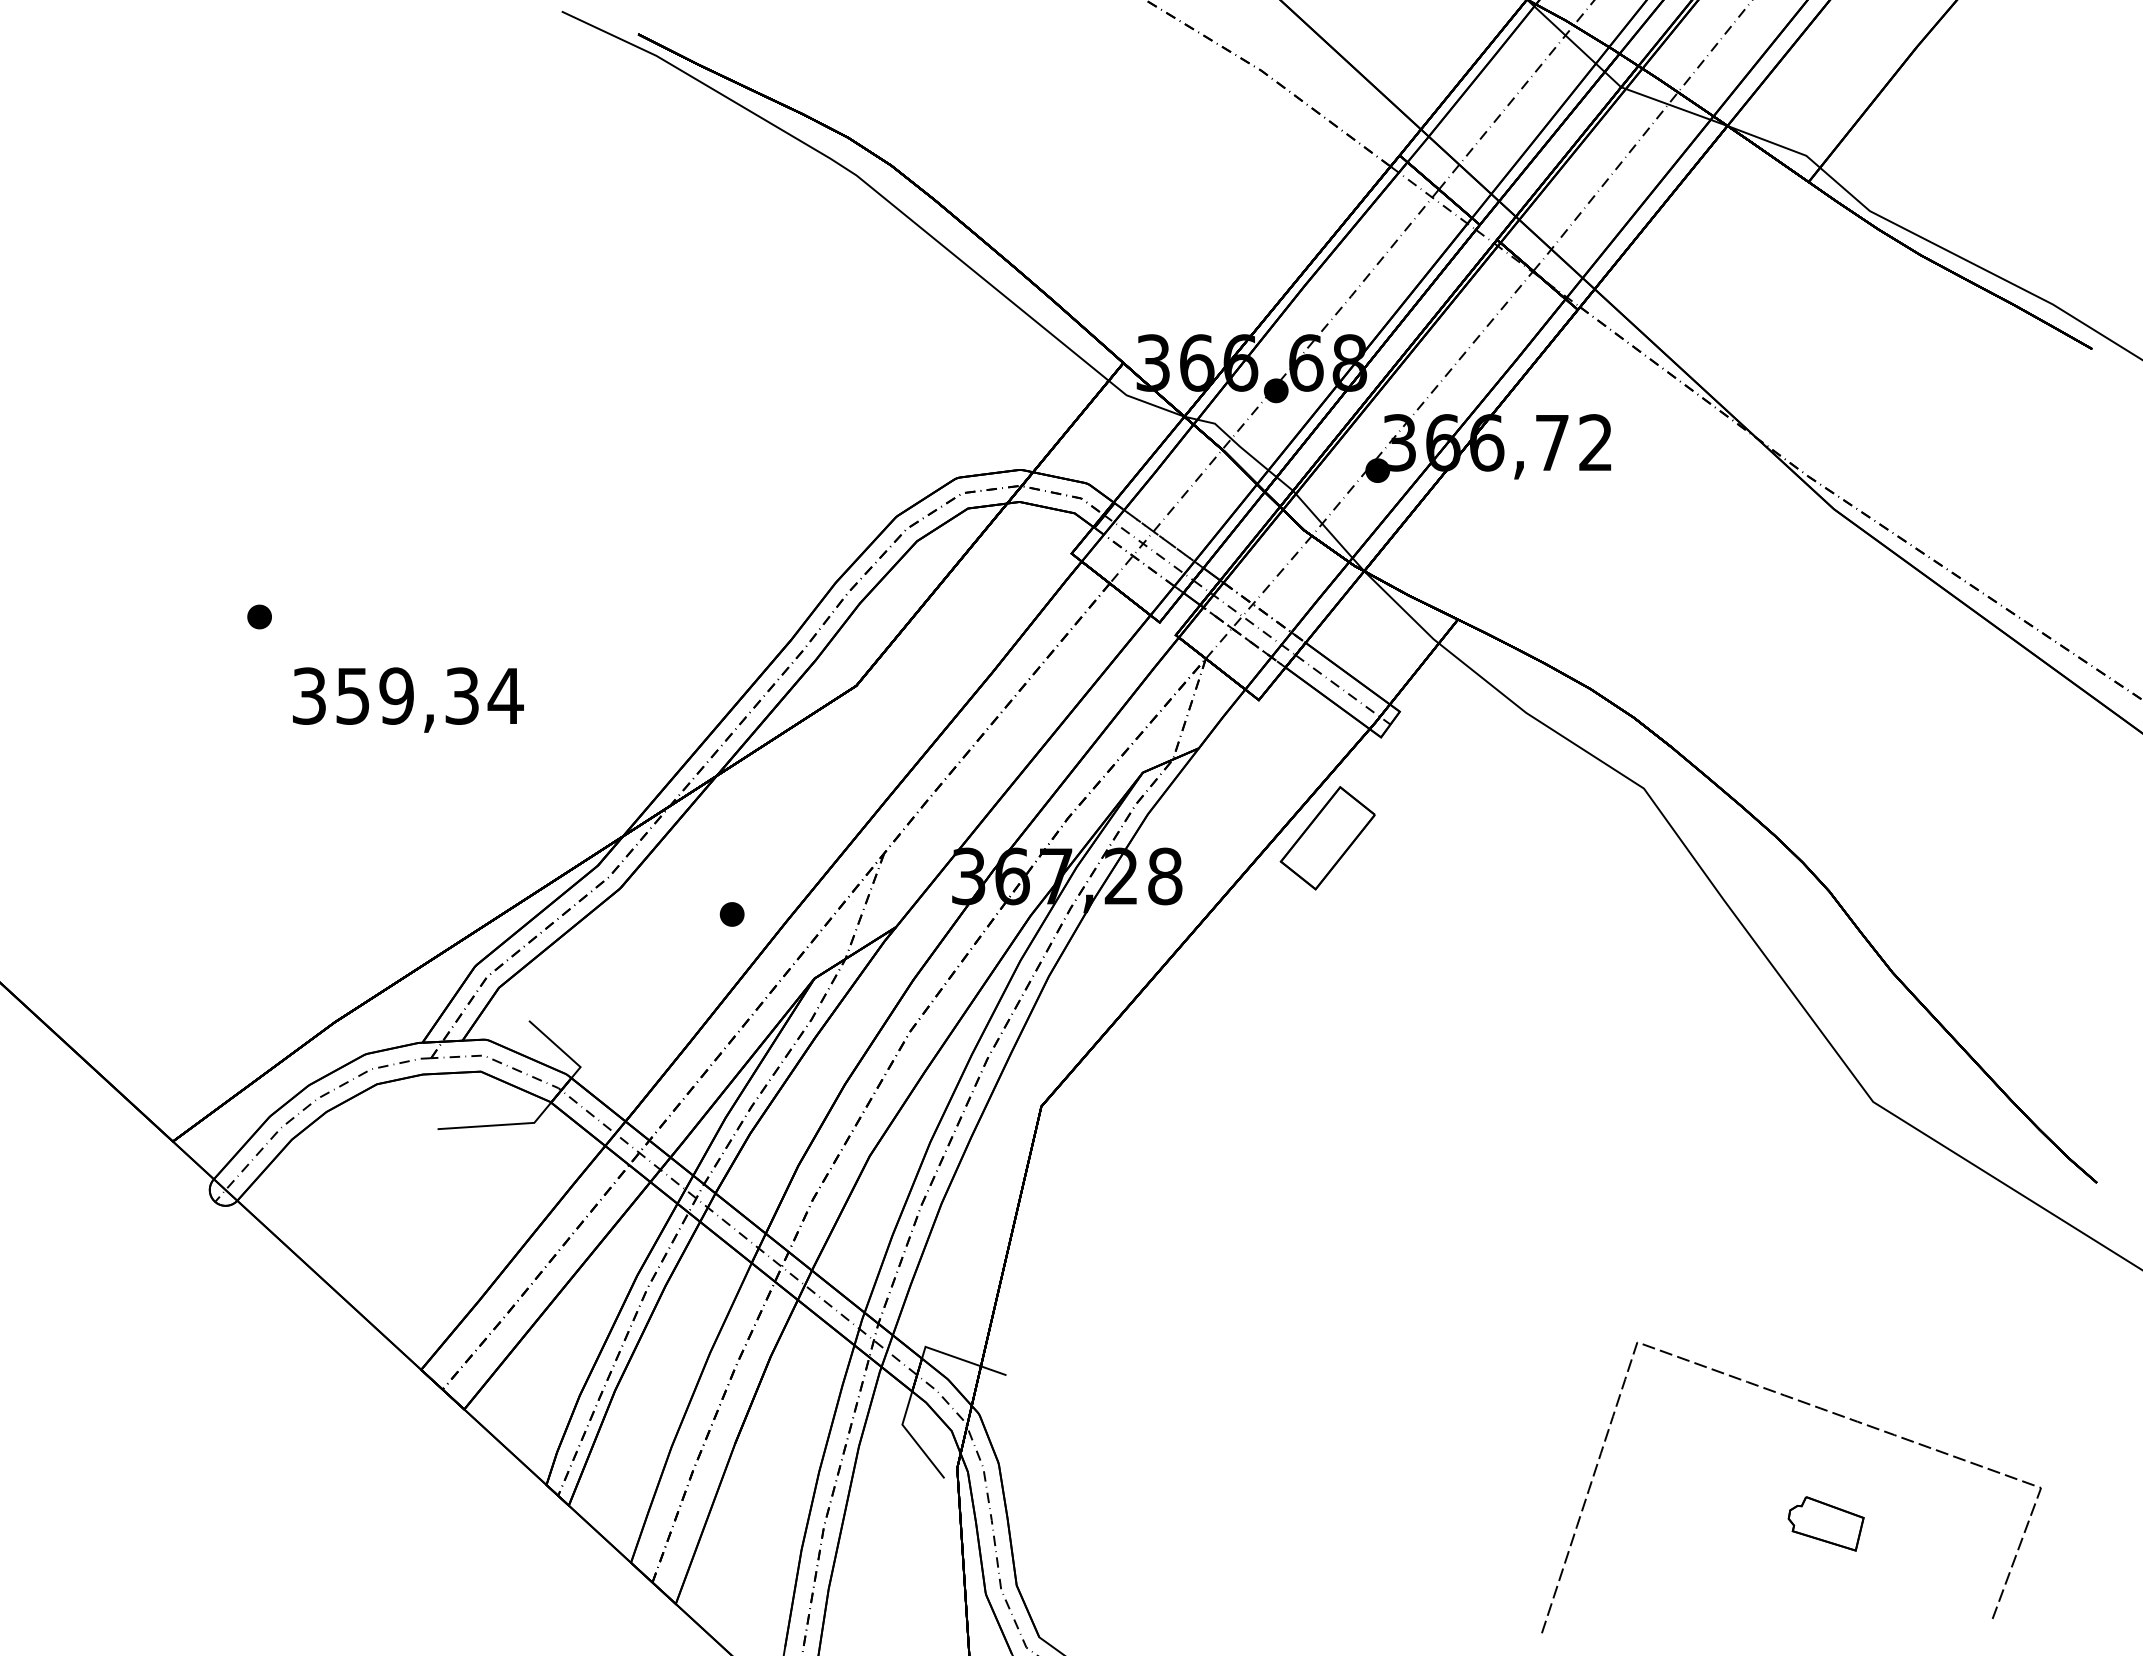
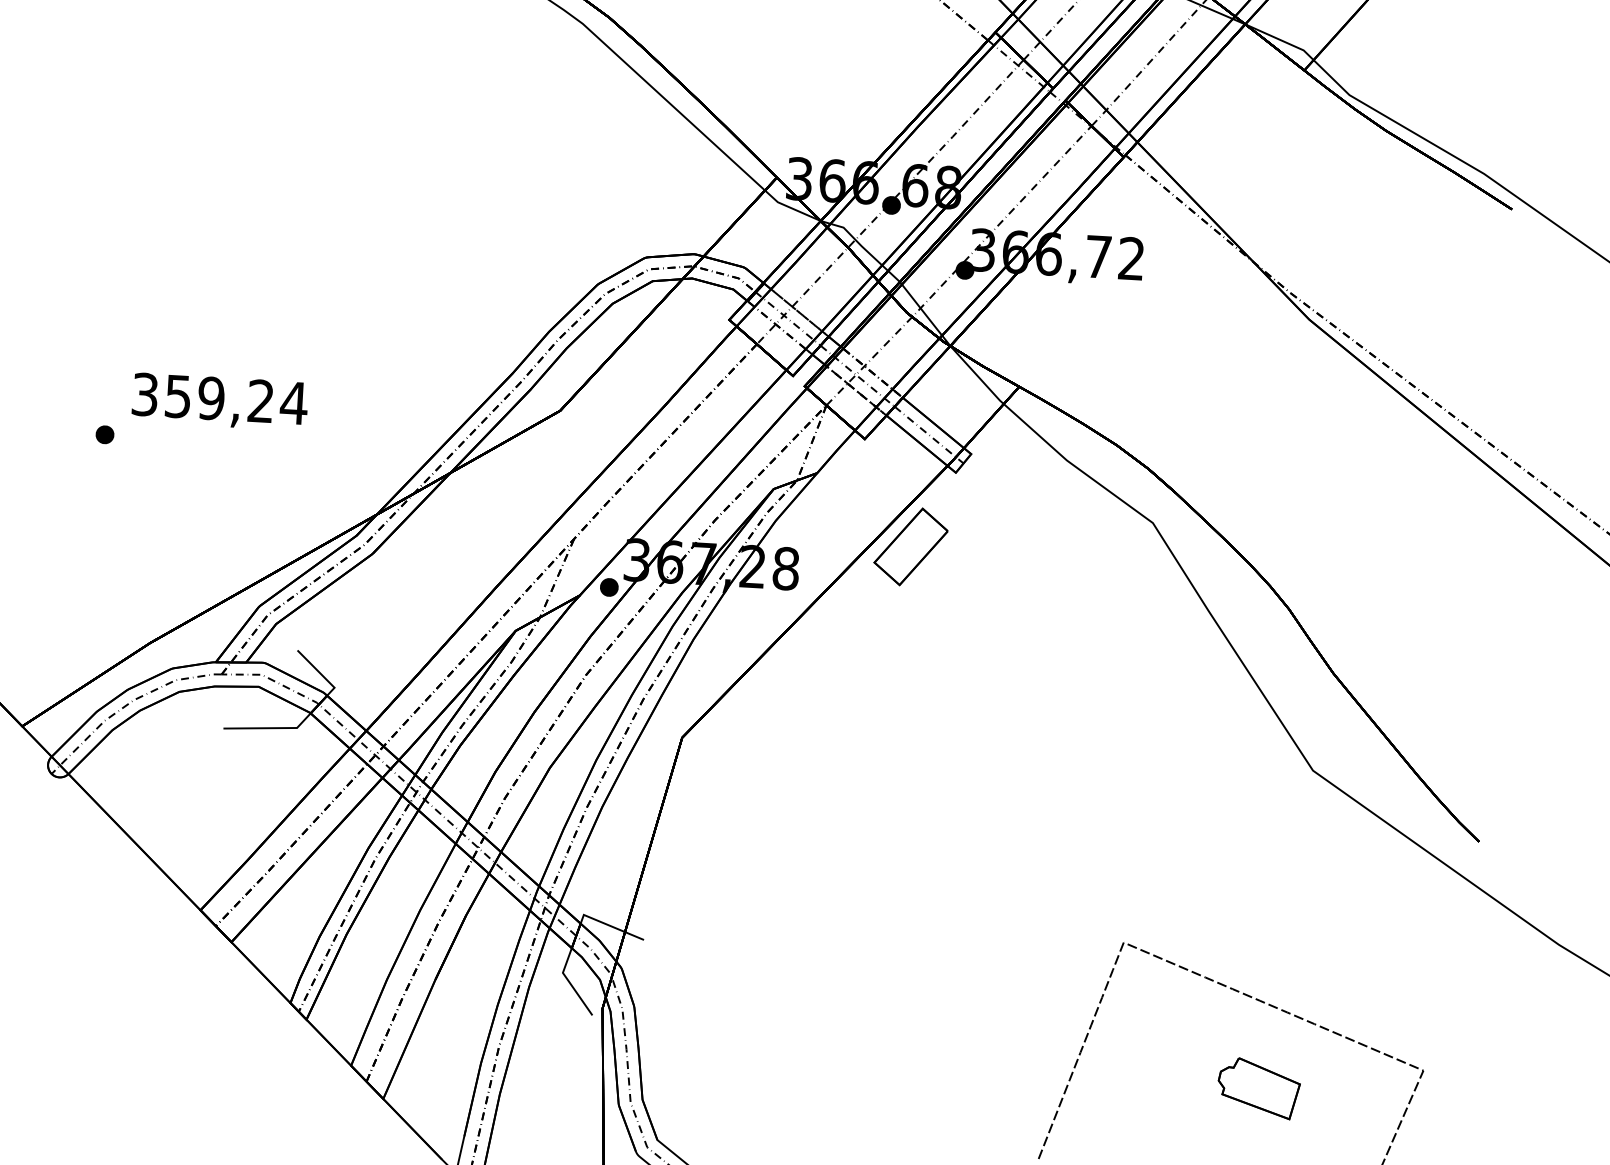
part: (259, 616) -> (104, 434), moved
text: (461, 695) -> (260, 400), 359,34 -> 359,24
part: (731, 914) -> (608, 587), moved
part: (1825, 1523) -> (1258, 1088), size x1.43

